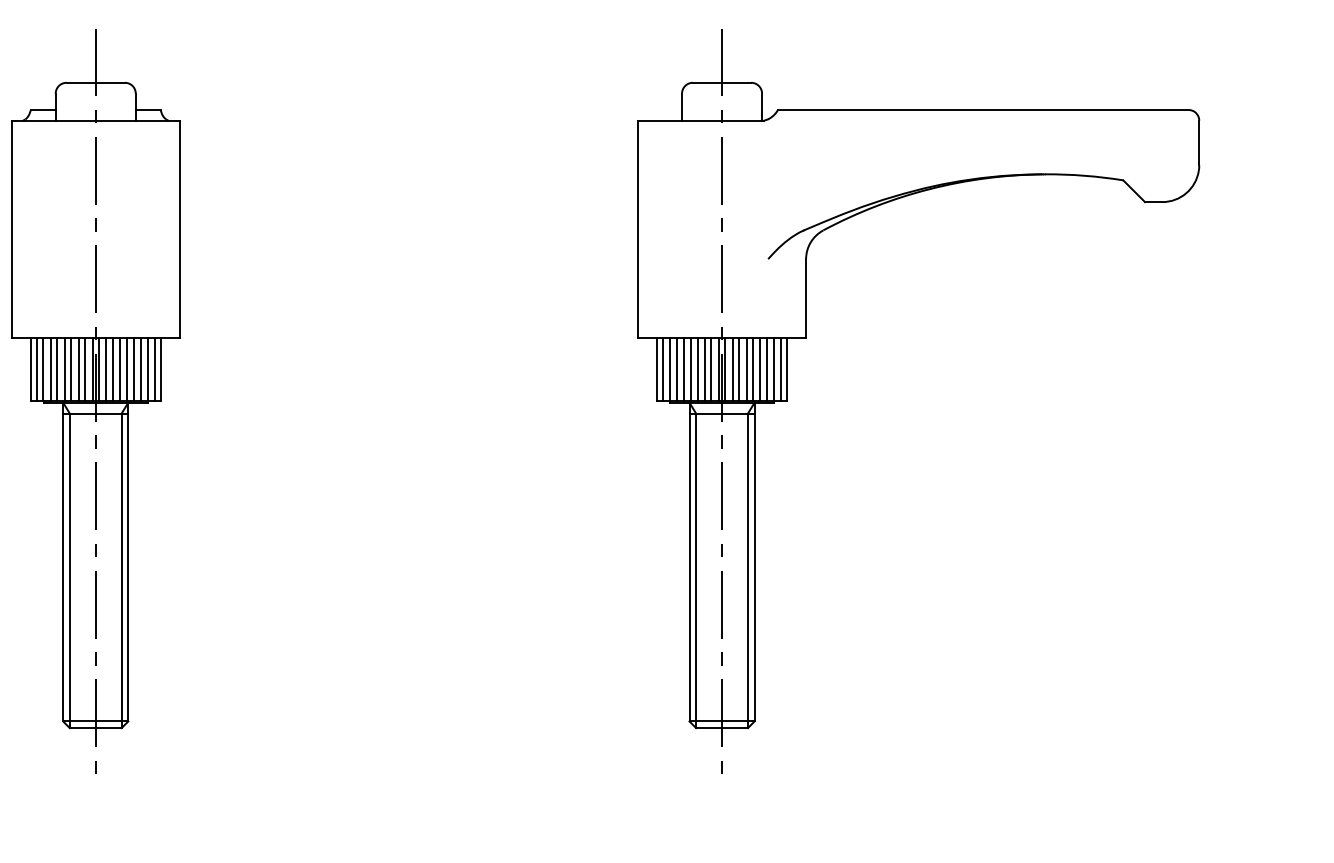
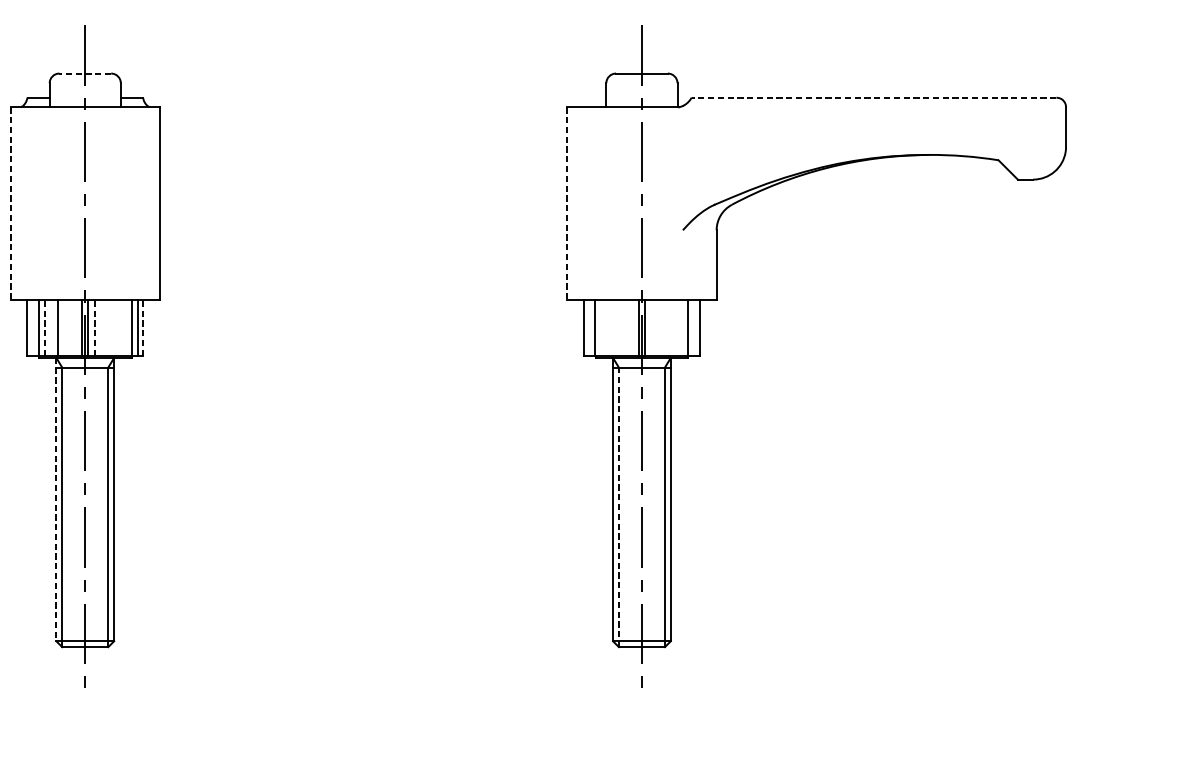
line: (95, 82) -> (85, 73), solid -> dashed
line: (982, 109) -> (873, 97), solid -> dashed
line: (11, 229) -> (10, 203), solid -> dashed
line: (638, 229) -> (567, 203), solid -> dashed
line: (36, 368) -> (32, 327), removed
line: (50, 368) -> (45, 327), solid -> dashed
line: (57, 368) -> (51, 327), removed
line: (71, 368) -> (63, 327), removed
line: (78, 368) -> (69, 327), removed
line: (85, 368) -> (76, 327), removed
line: (106, 368) -> (94, 327), solid -> dashed
line: (112, 368) -> (100, 327), removed
line: (120, 368) -> (107, 327), removed
line: (126, 368) -> (112, 327), removed
line: (134, 368) -> (119, 327), removed
line: (140, 368) -> (125, 327), removed
line: (160, 368) -> (142, 327), solid -> dashed
line: (663, 368) -> (589, 327), removed
line: (677, 368) -> (602, 327), removed
line: (683, 368) -> (607, 327), removed
line: (690, 368) -> (613, 327), removed
line: (697, 368) -> (620, 327), removed
line: (704, 368) -> (626, 327), removed
line: (711, 368) -> (632, 327), removed
line: (732, 368) -> (651, 327), removed
line: (739, 368) -> (657, 327), removed
line: (746, 368) -> (663, 327), removed
line: (753, 368) -> (669, 327), removed
line: (760, 368) -> (676, 327), removed
line: (767, 368) -> (682, 327), removed
line: (780, 368) -> (693, 327), removed
line: (63, 562) -> (56, 499), solid -> dashed
line: (696, 570) -> (619, 507), solid -> dashed

